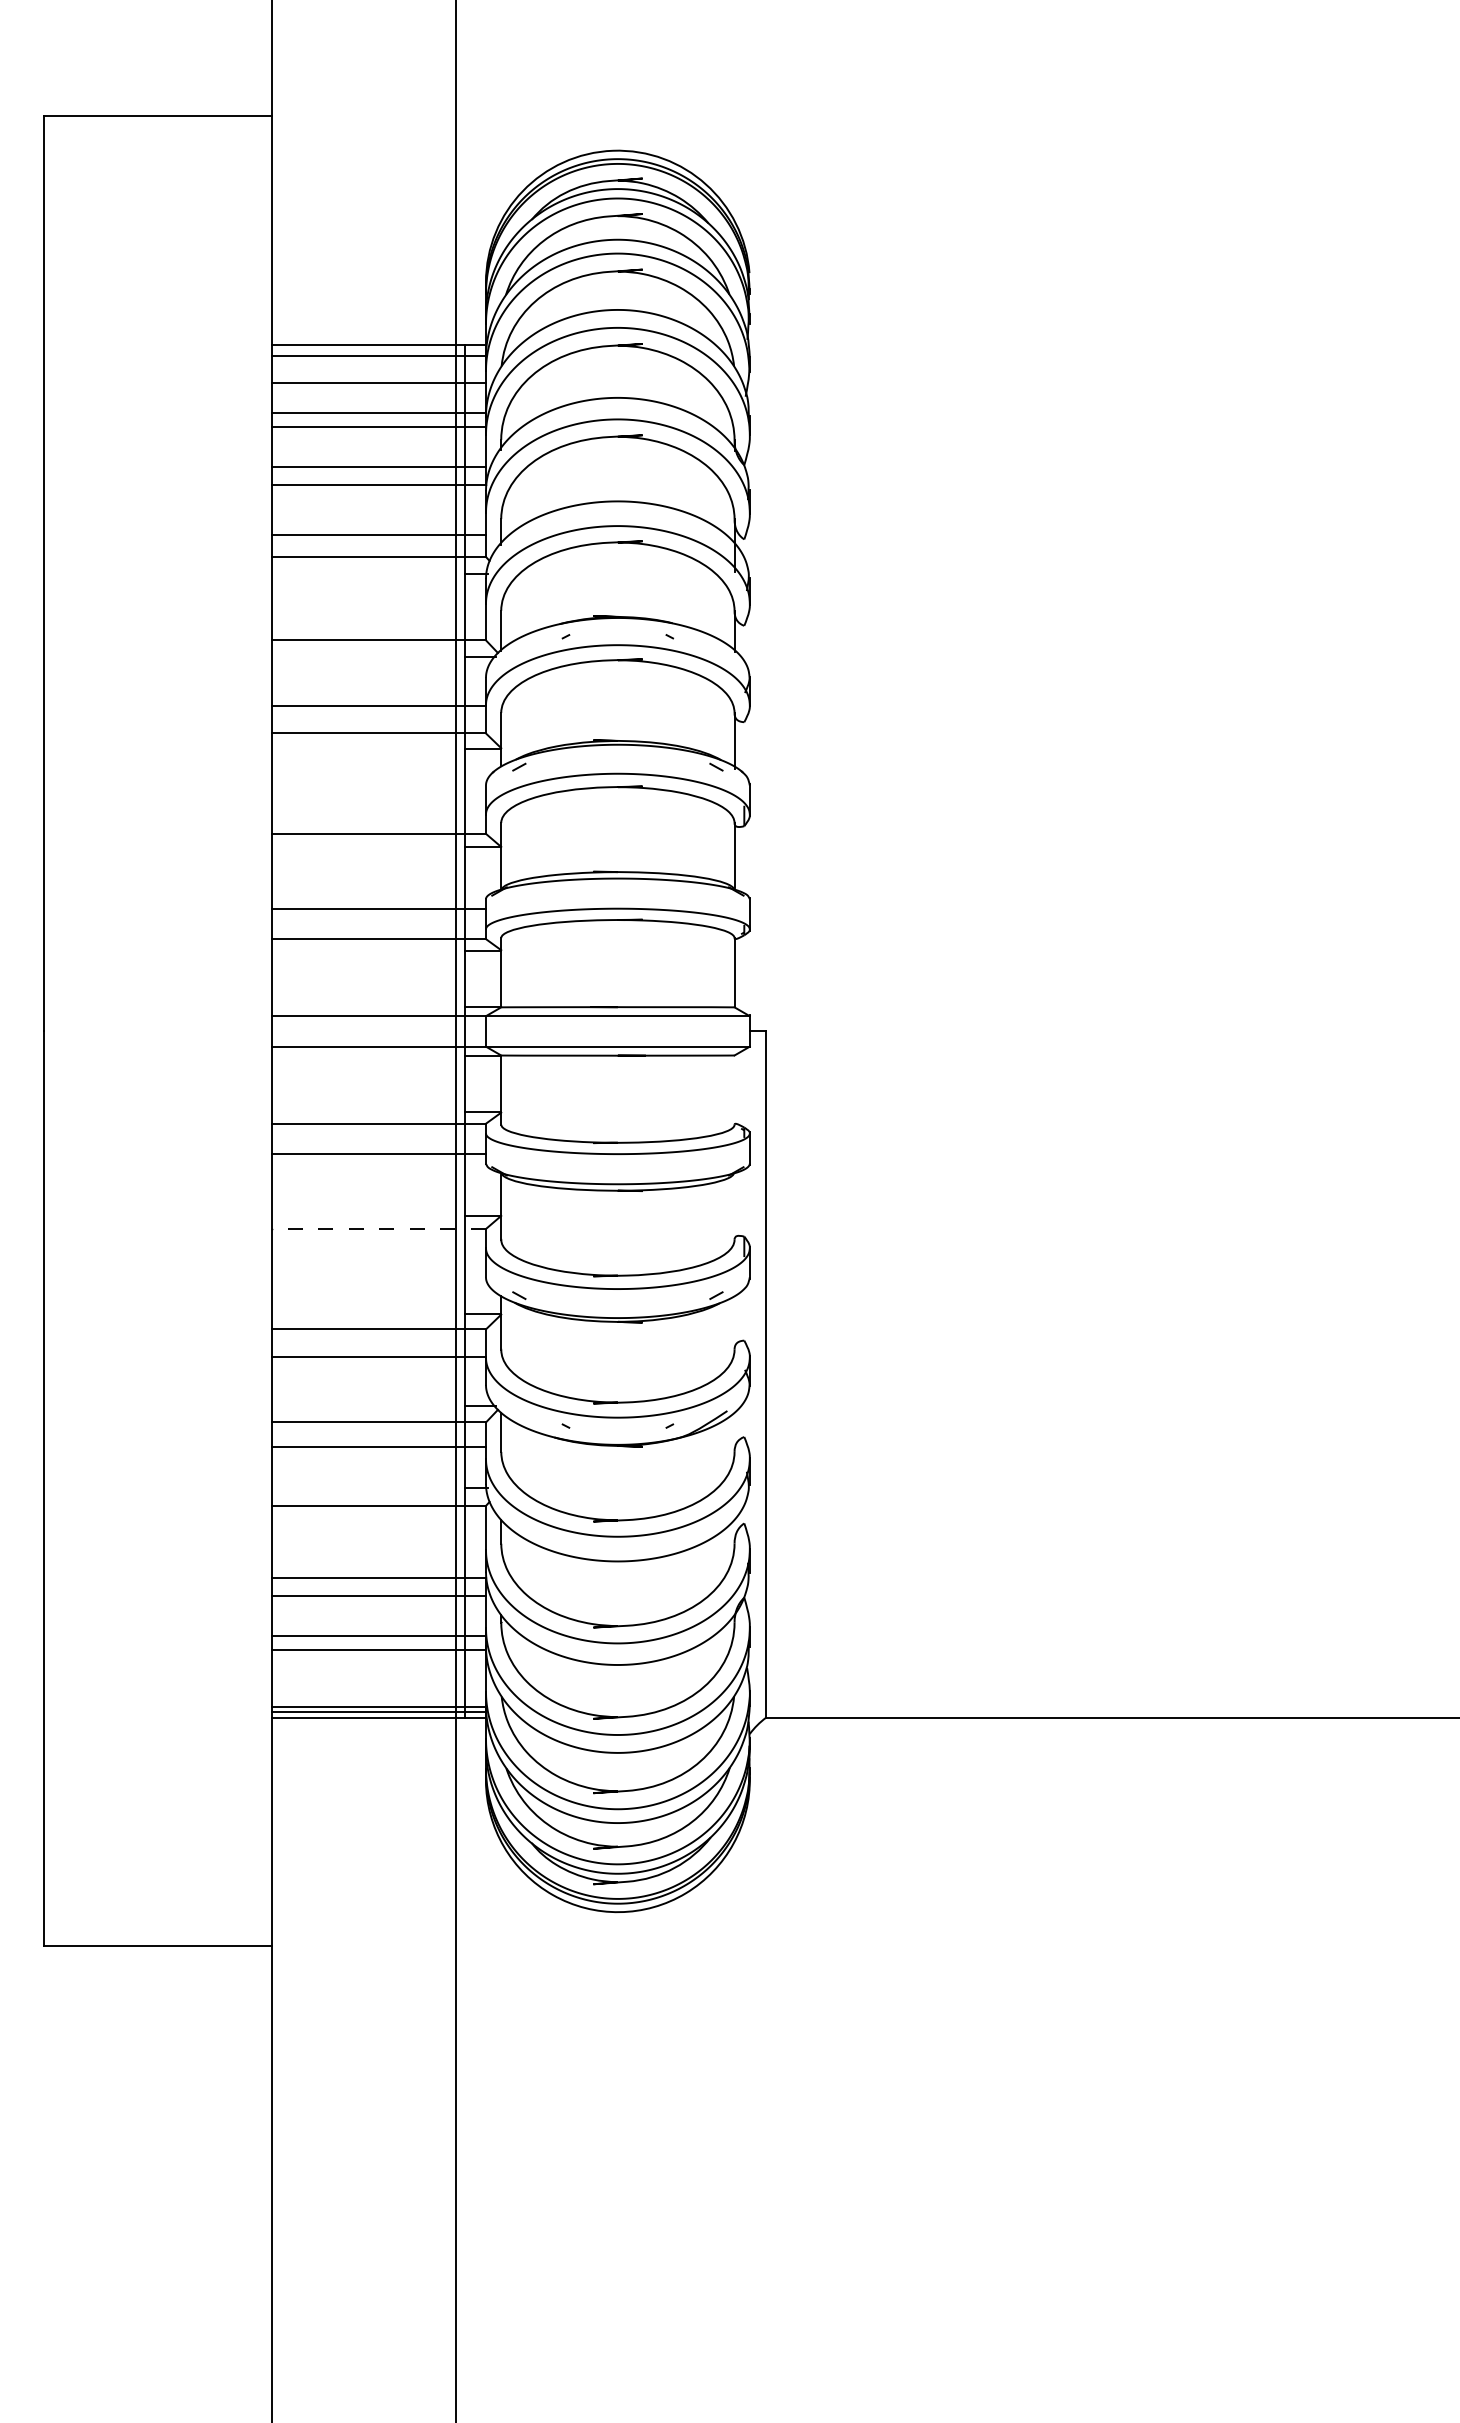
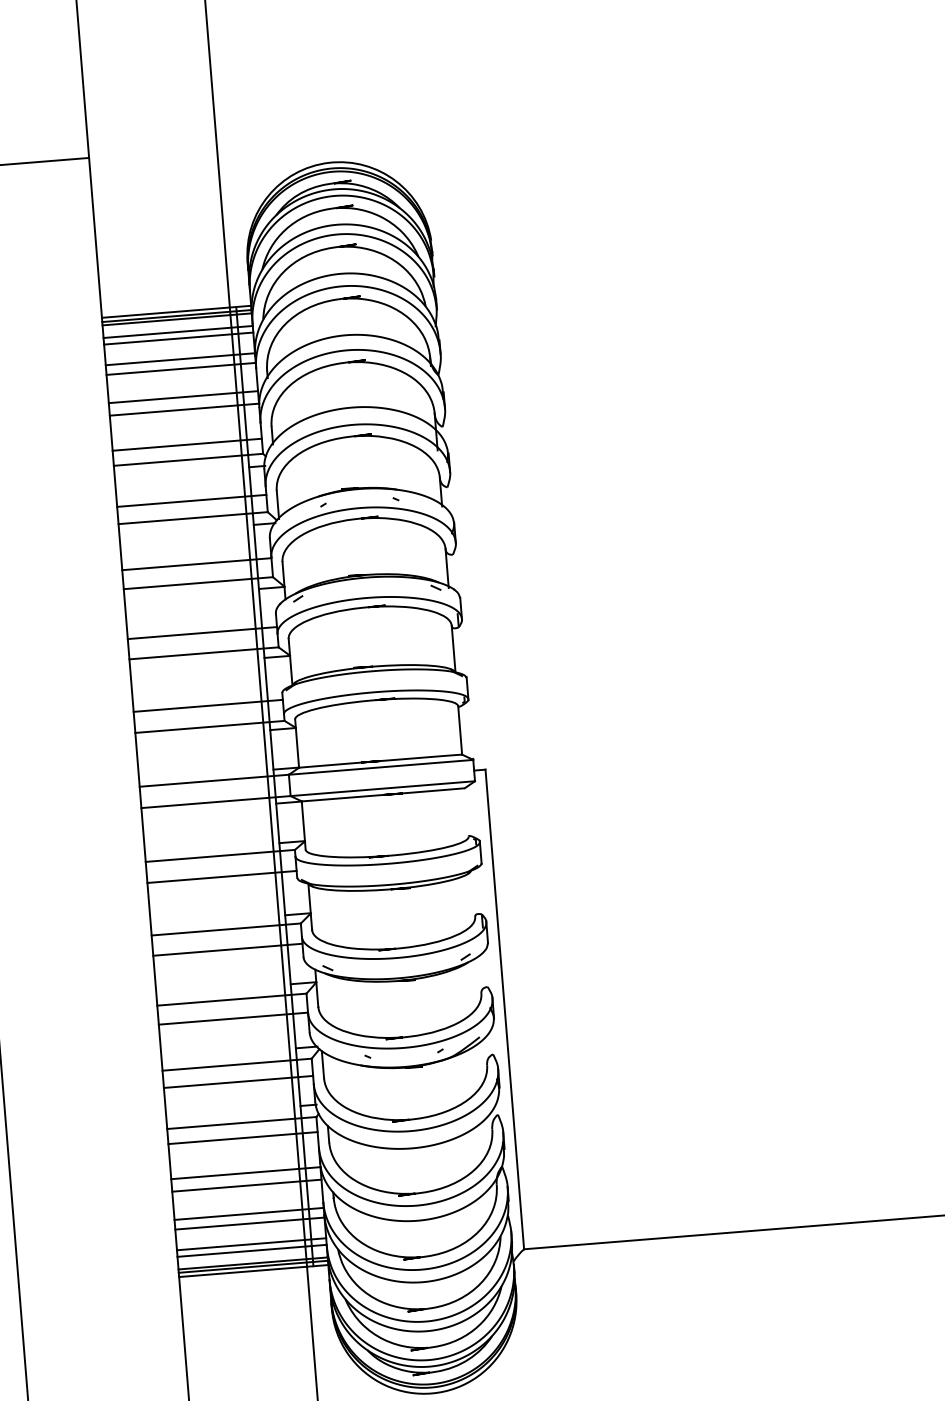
line: (378, 351) -> (176, 316), added
line: (378, 374) -> (177, 332), added
line: (378, 615) -> (191, 500), added
line: (378, 804) -> (201, 632), added
line: (379, 1228) -> (226, 929), dashed -> solid
line: (378, 1258) -> (227, 950), added
line: (378, 1527) -> (242, 1138), added
line: (378, 1679) -> (251, 1244), added
line: (378, 1688) -> (251, 1250), added

